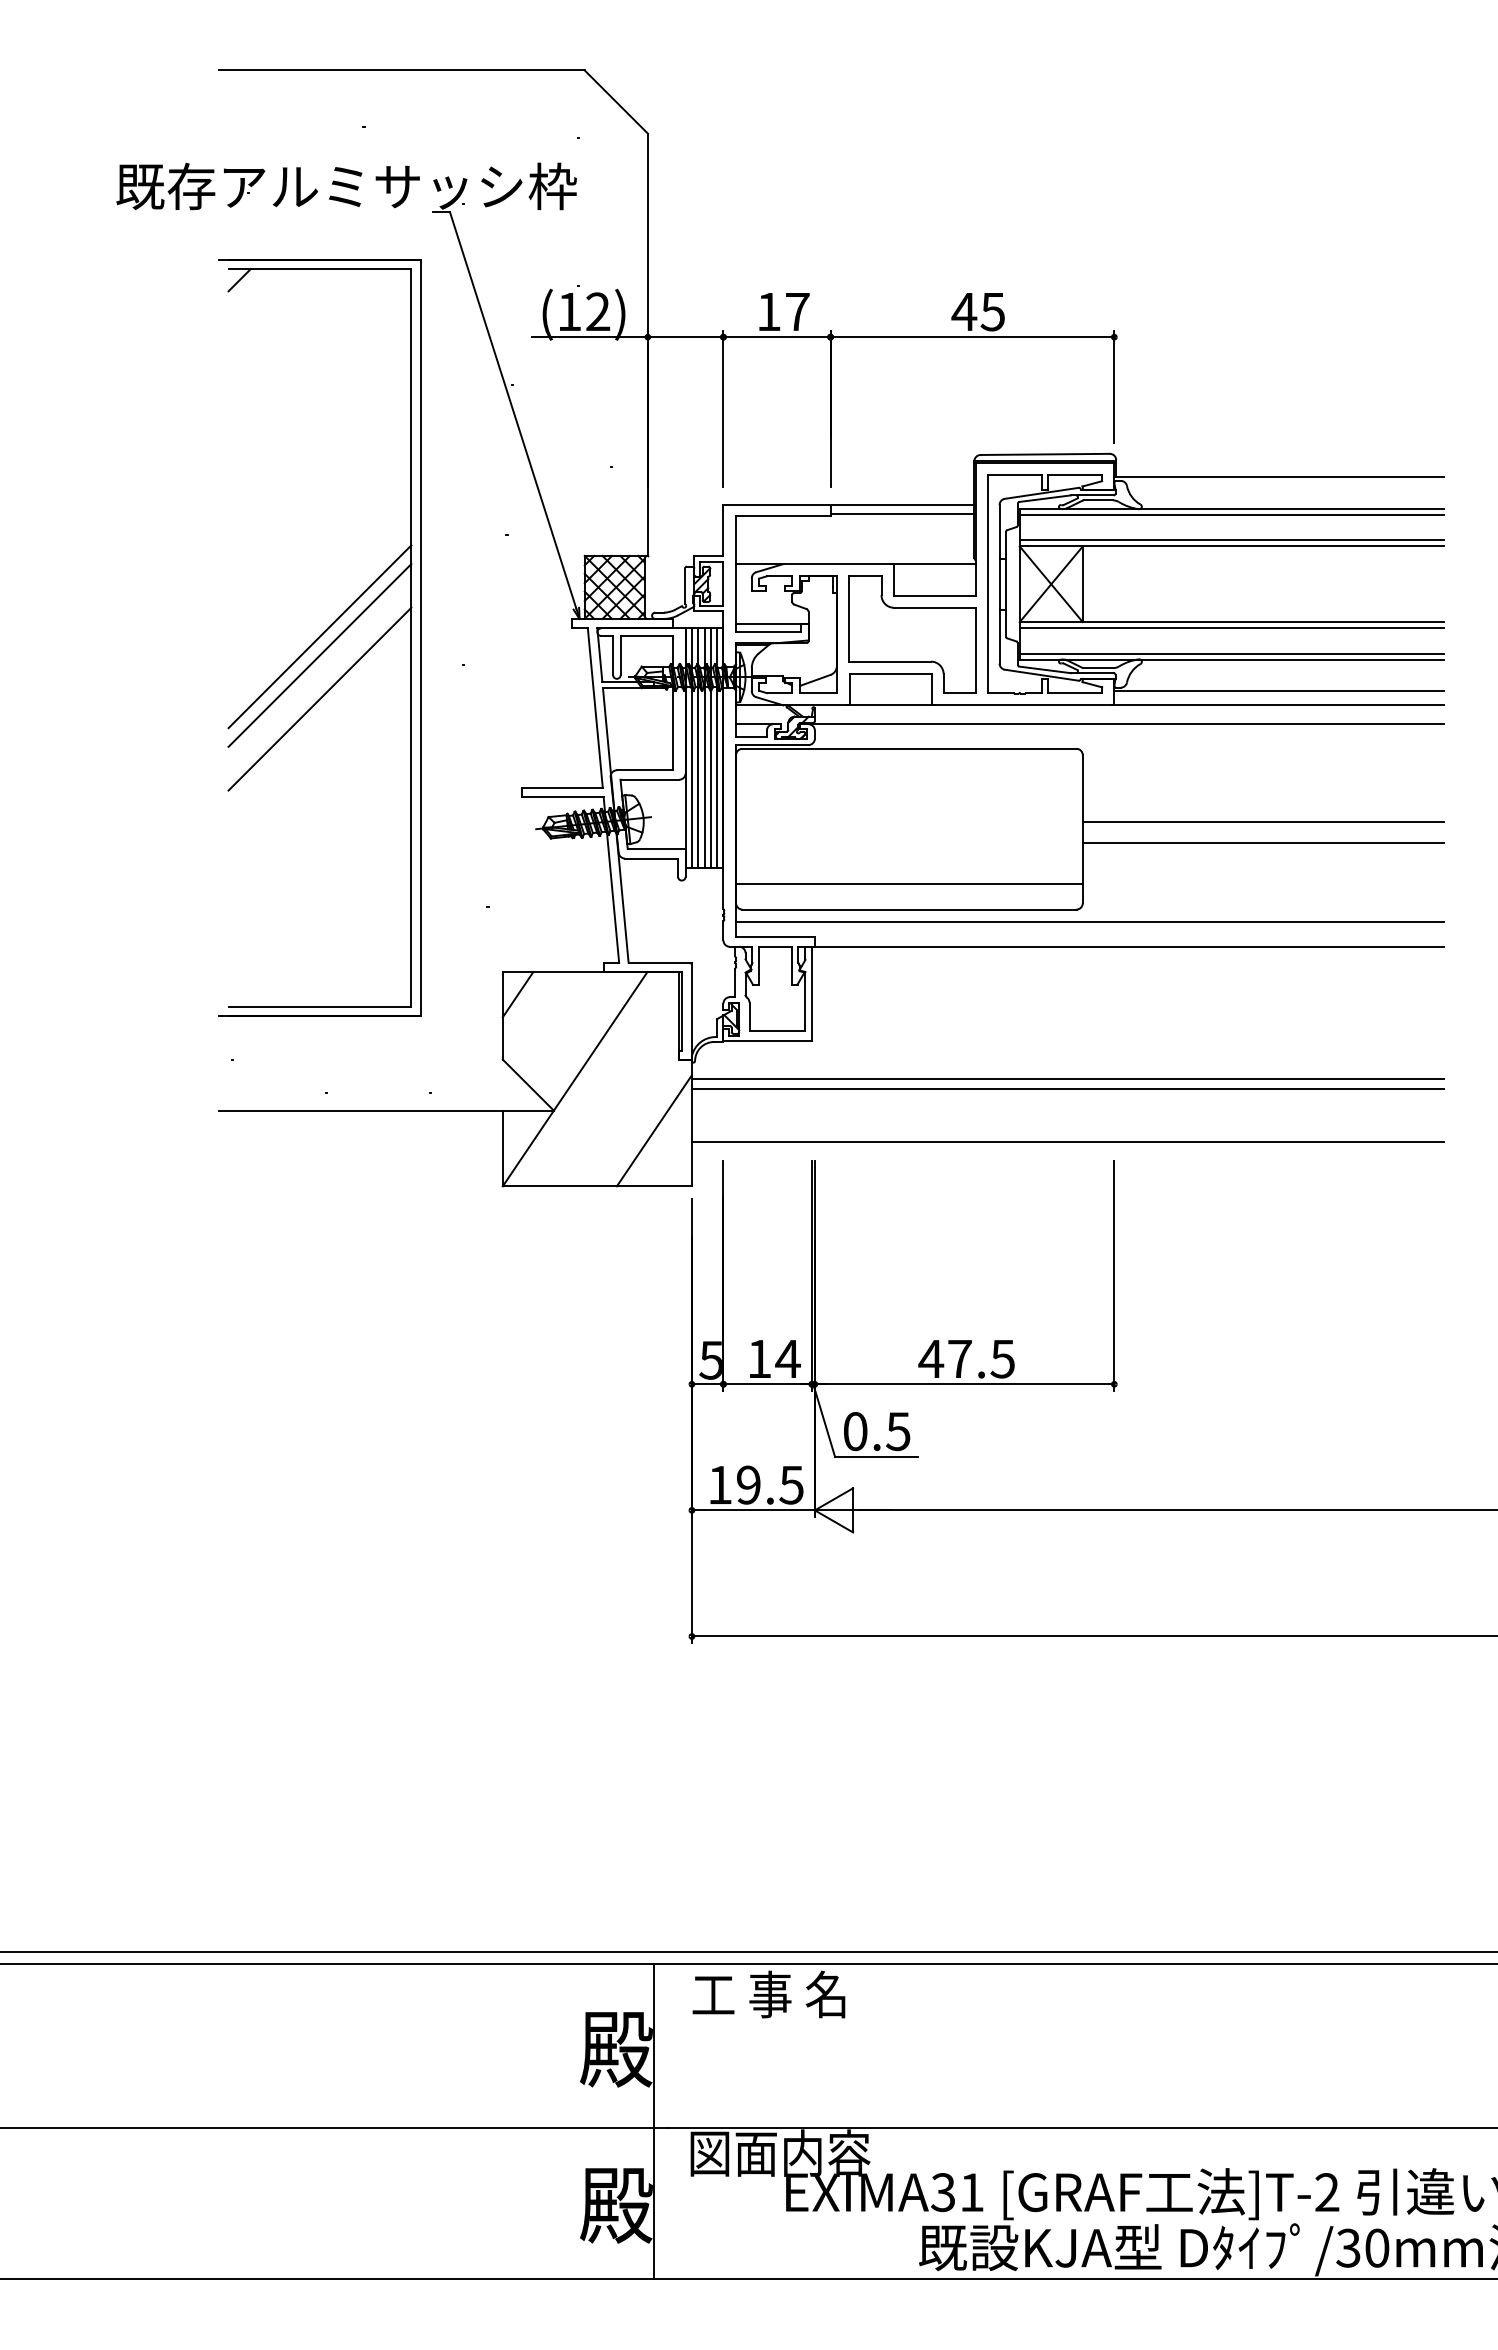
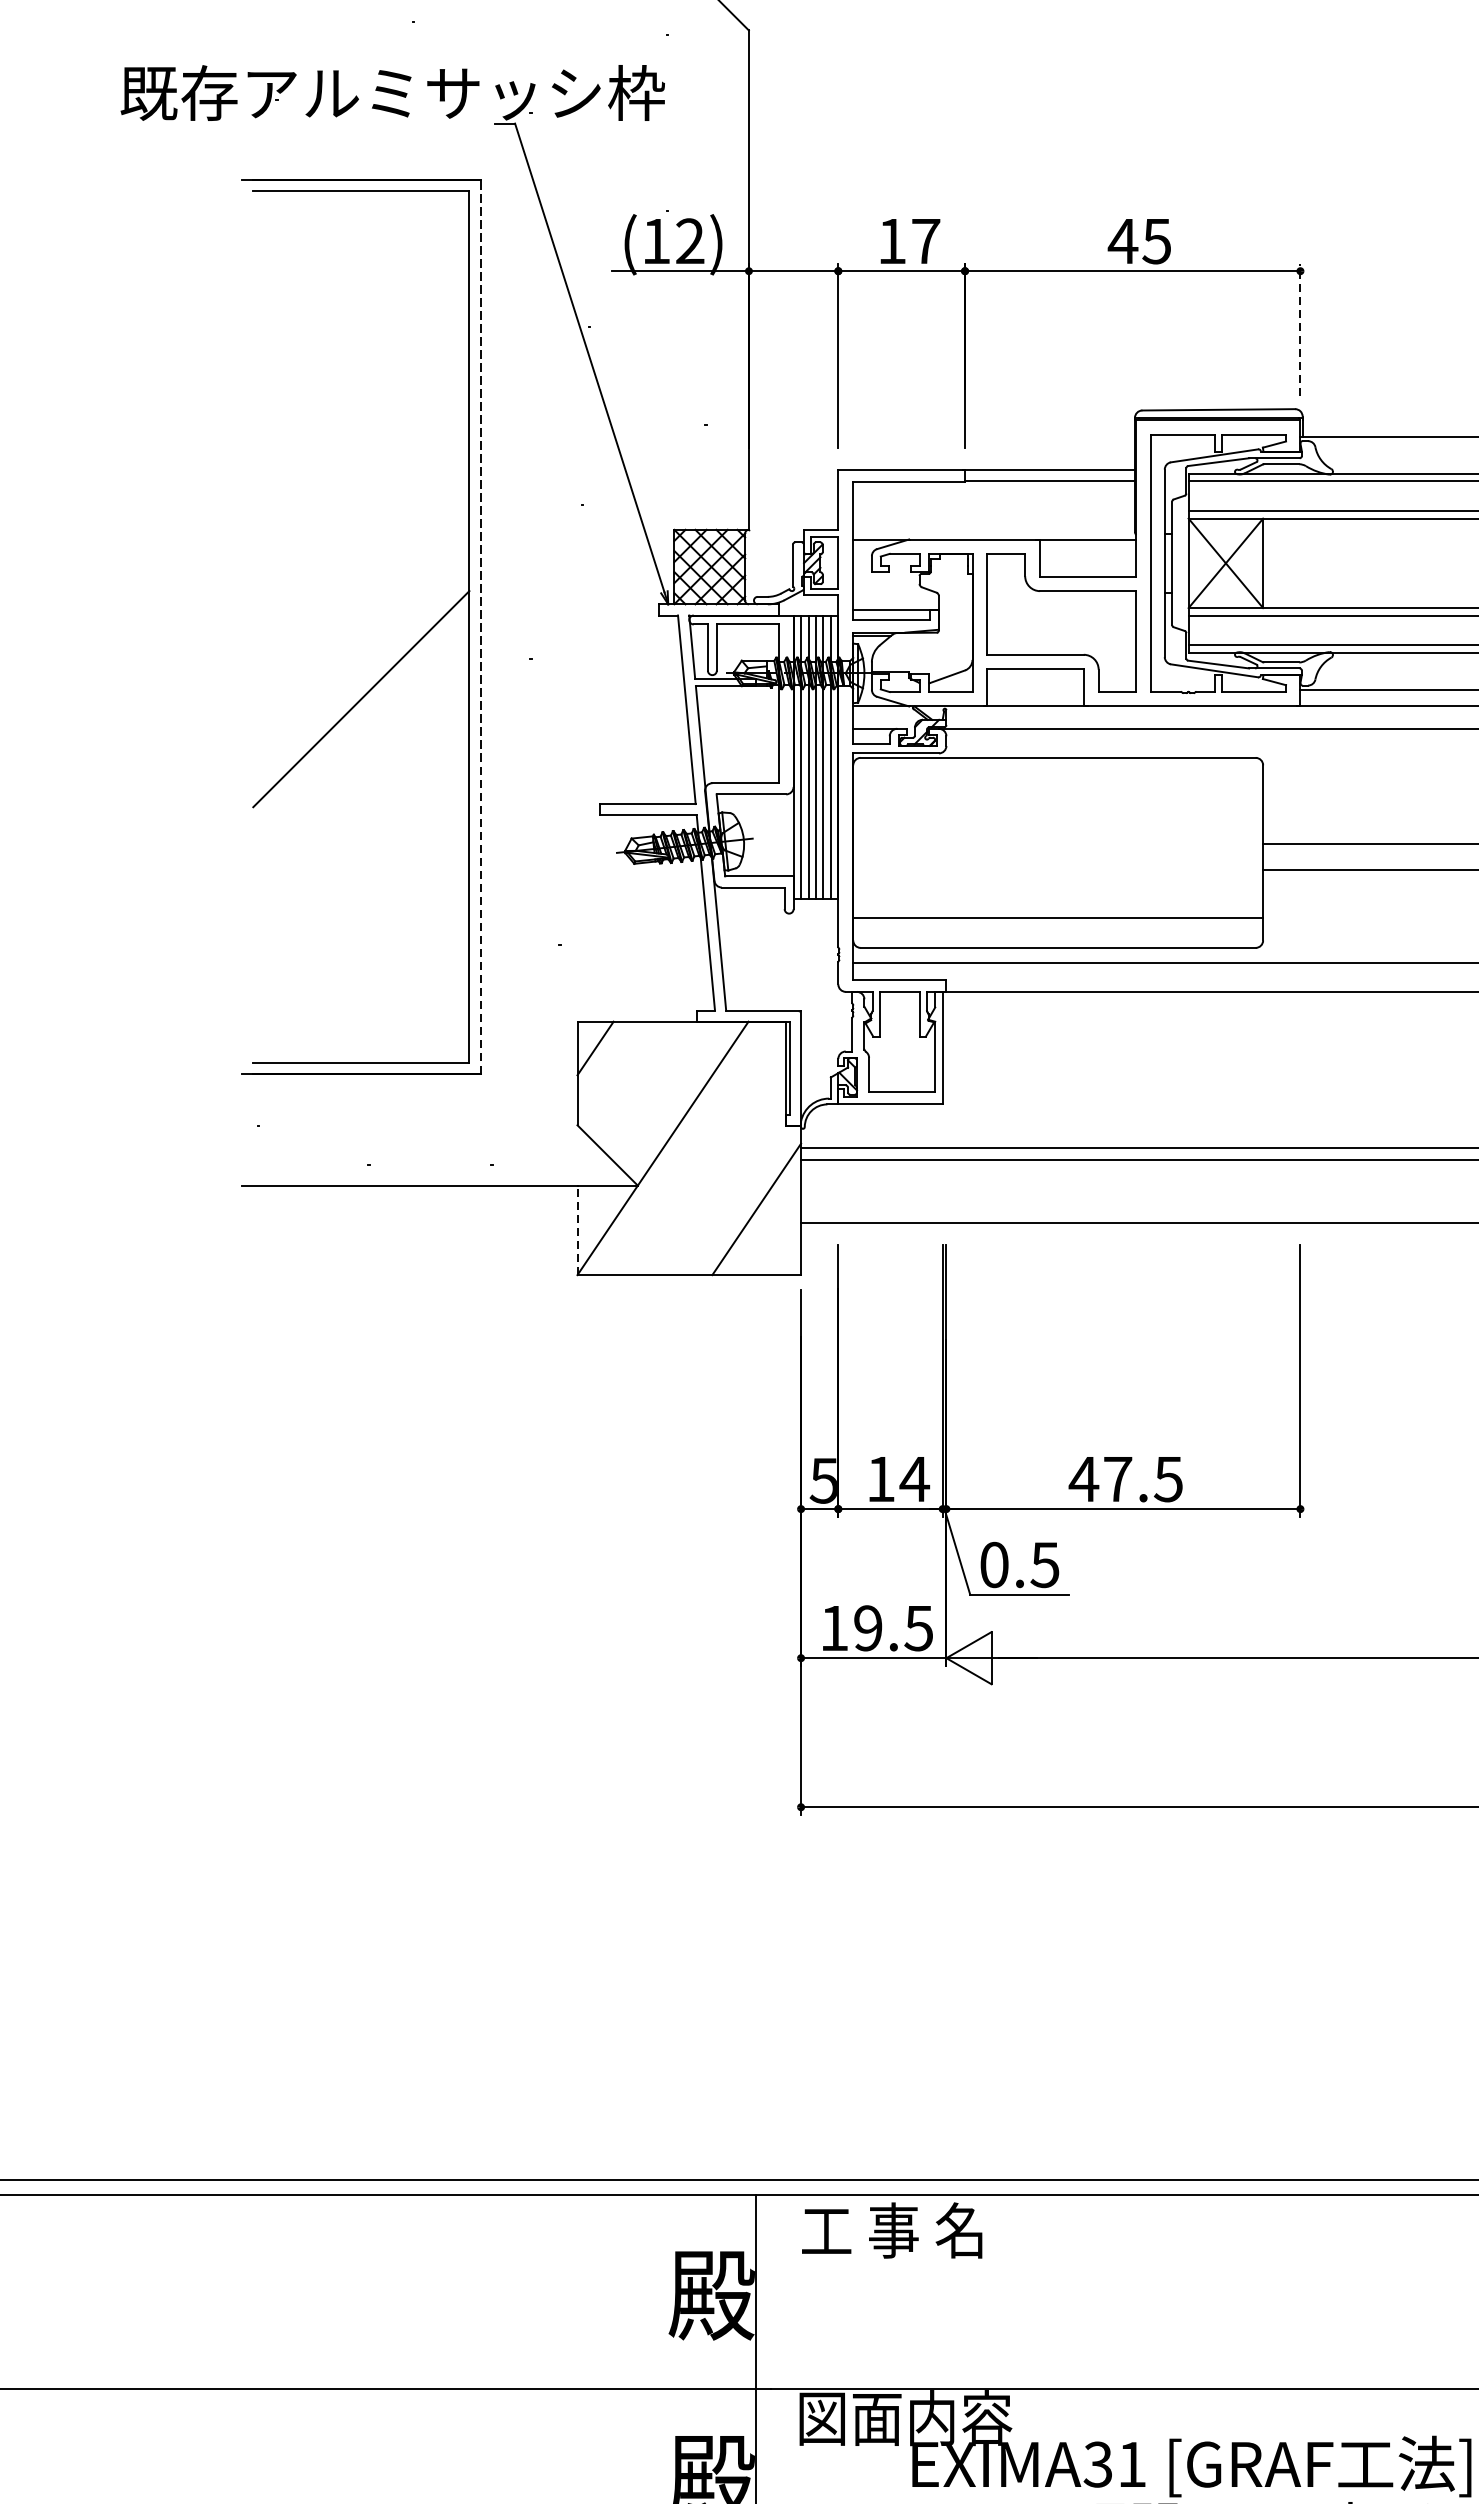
line: (239, 280) -> (266, 204), removed
line: (1114, 386) -> (1300, 329), solid -> dashed
line: (319, 636) -> (360, 625), removed
line: (420, 637) -> (480, 626), solid -> dashed
line: (319, 655) -> (360, 647), removed
line: (502, 1148) -> (577, 1230), solid -> dashed

